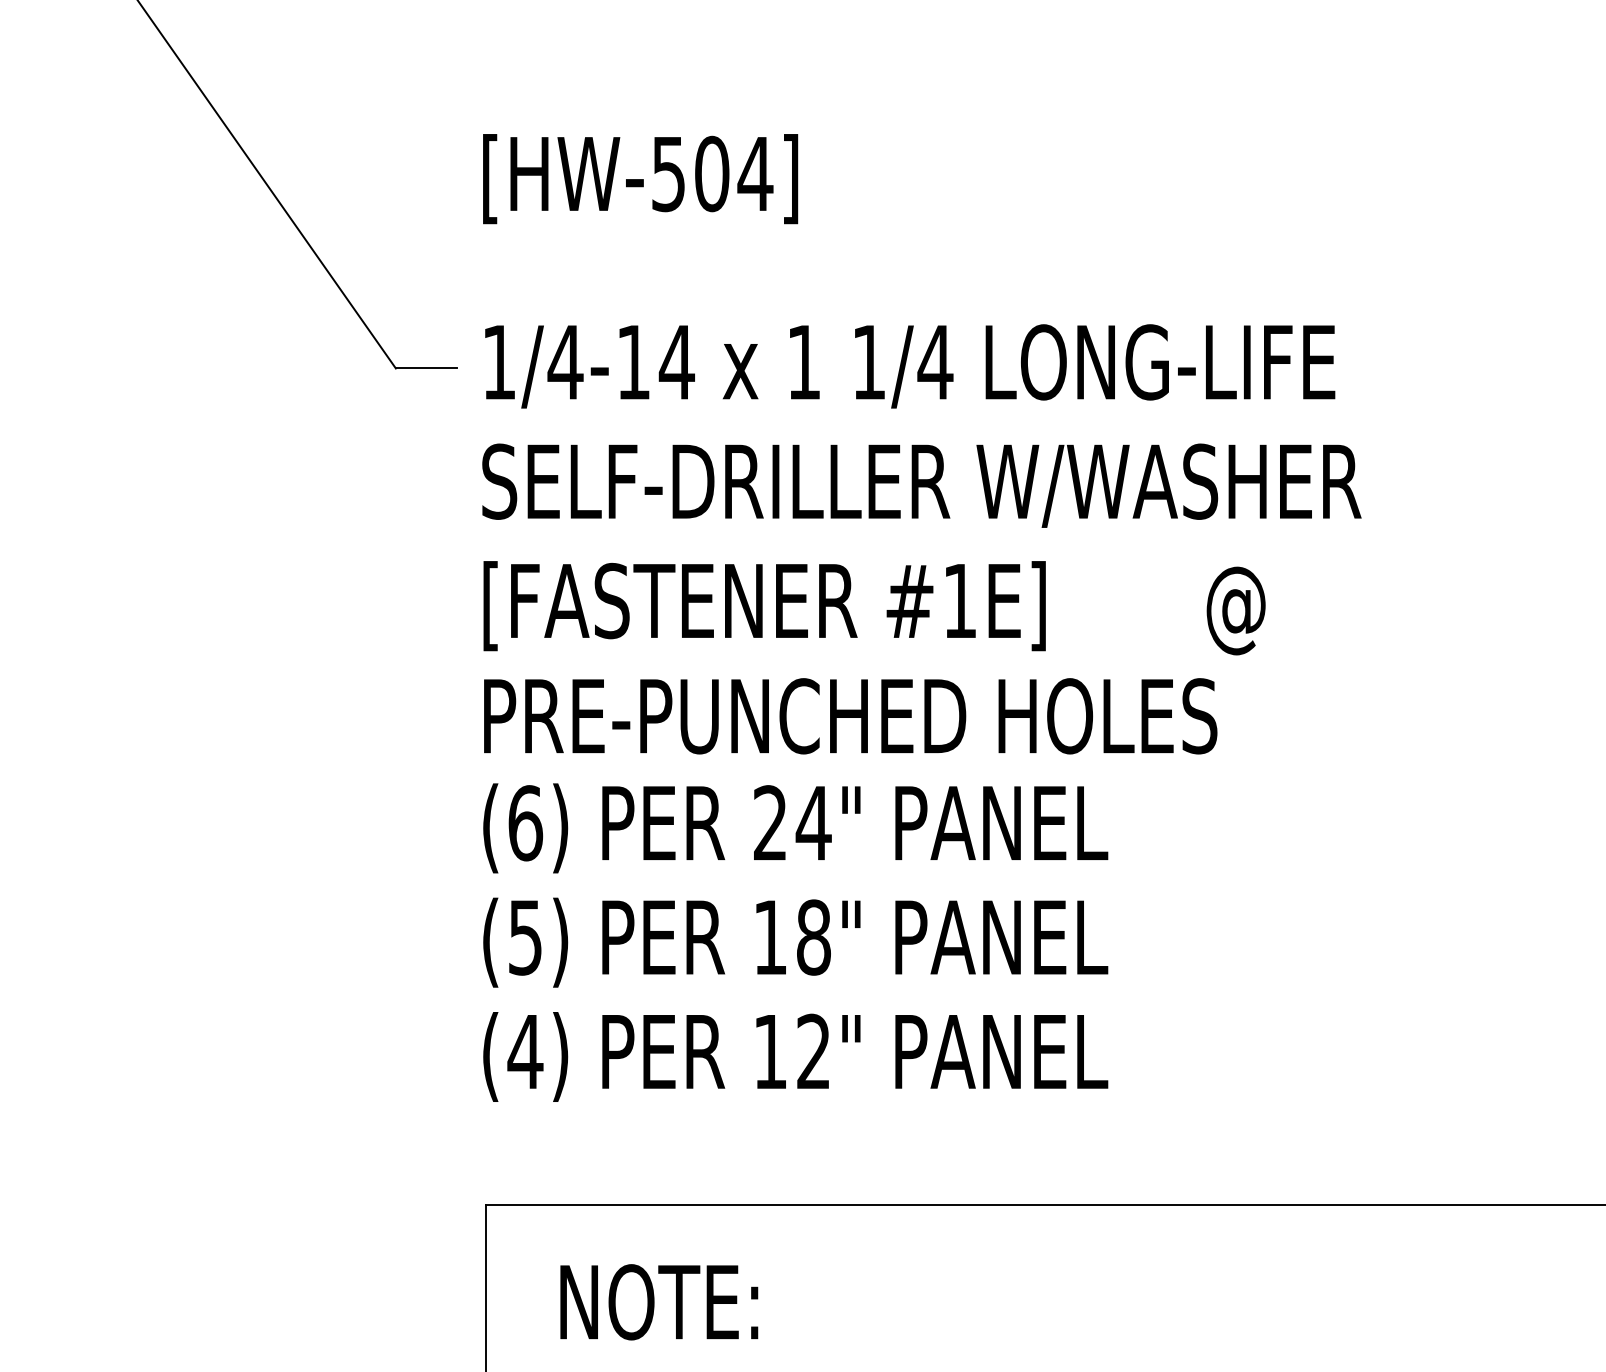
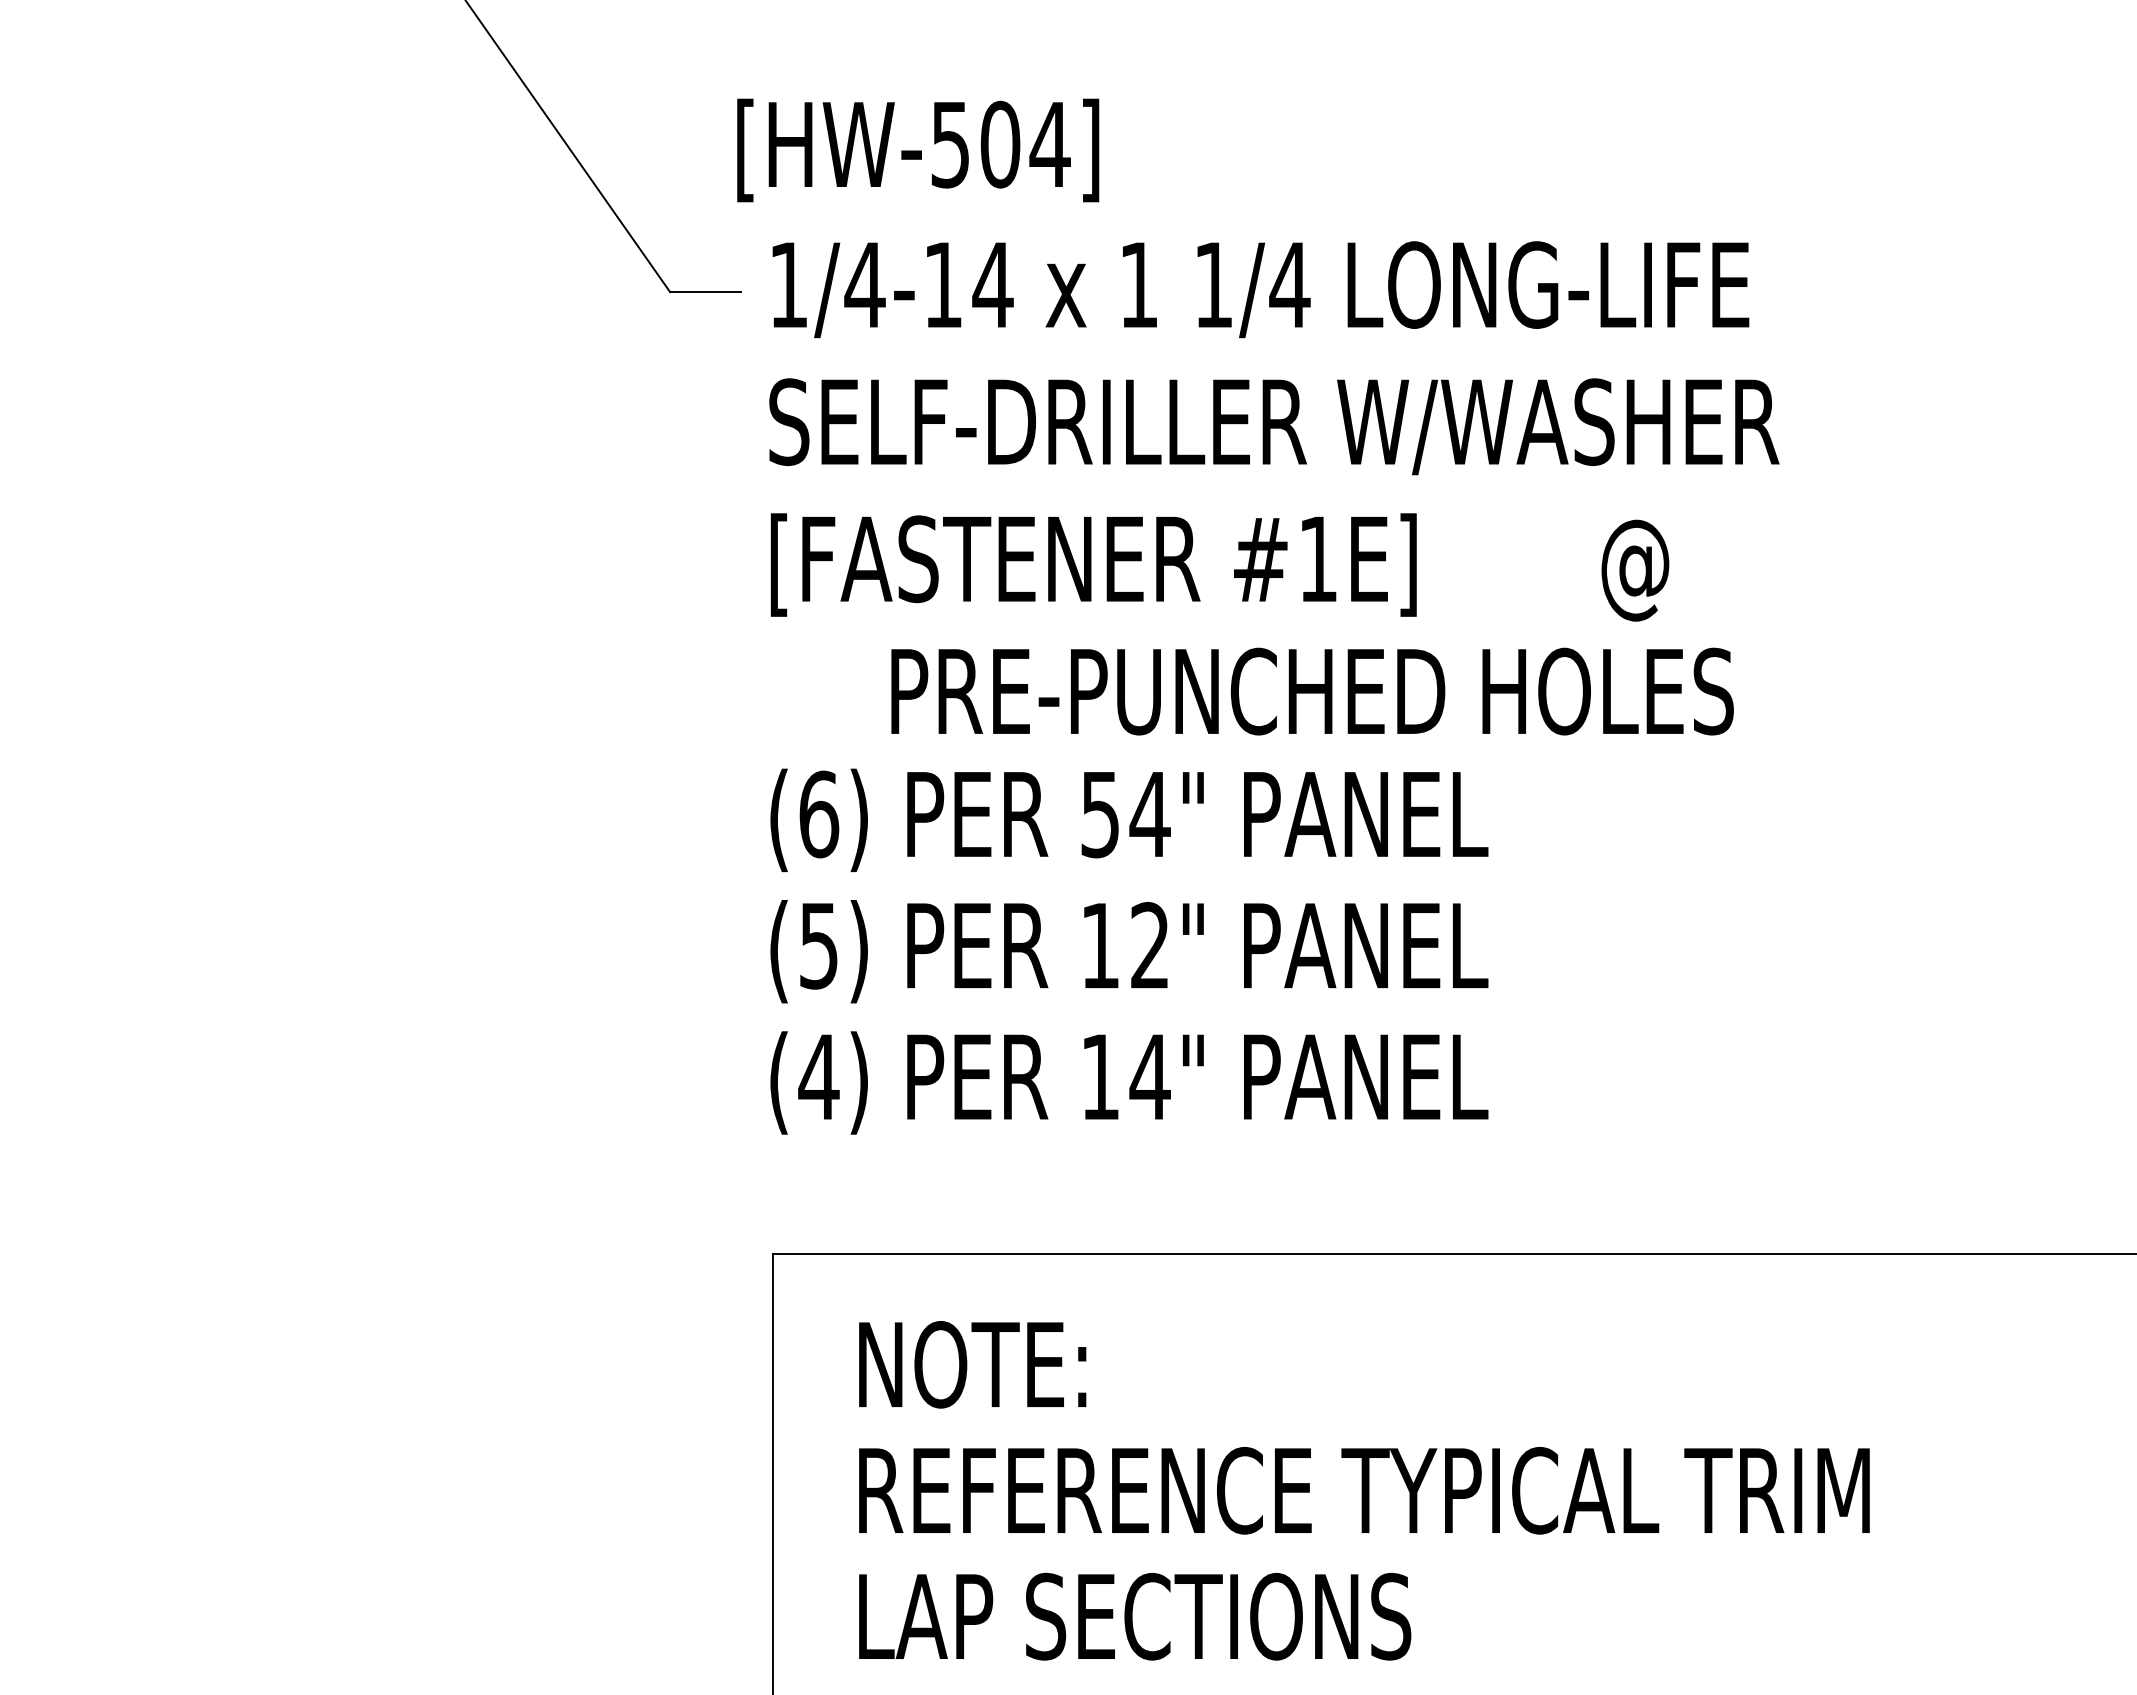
text: (640, 179) -> (918, 150), moved
text: (850, 716) -> (1312, 691), moved
text: (769, 823) -> (1099, 814), 24" -> 54"
text: (813, 937) -> (1149, 945), 18" -> 12"
text: (813, 1051) -> (1149, 1076), 12" -> 14"

